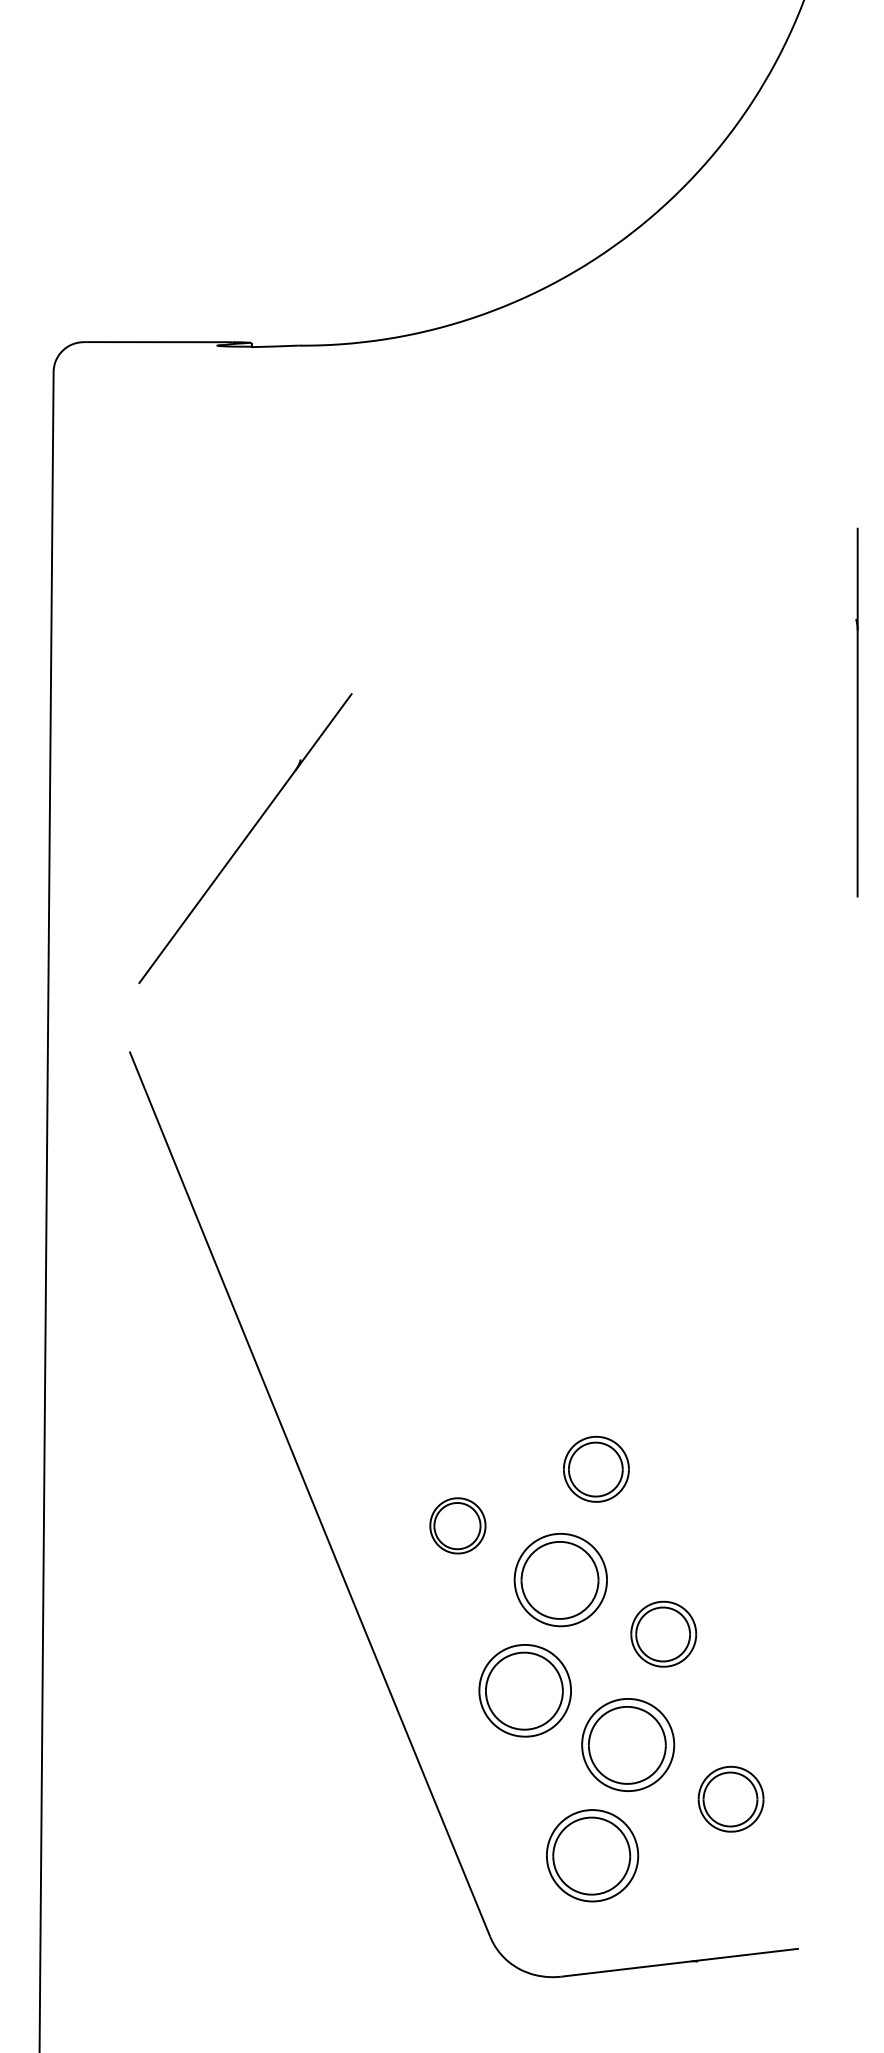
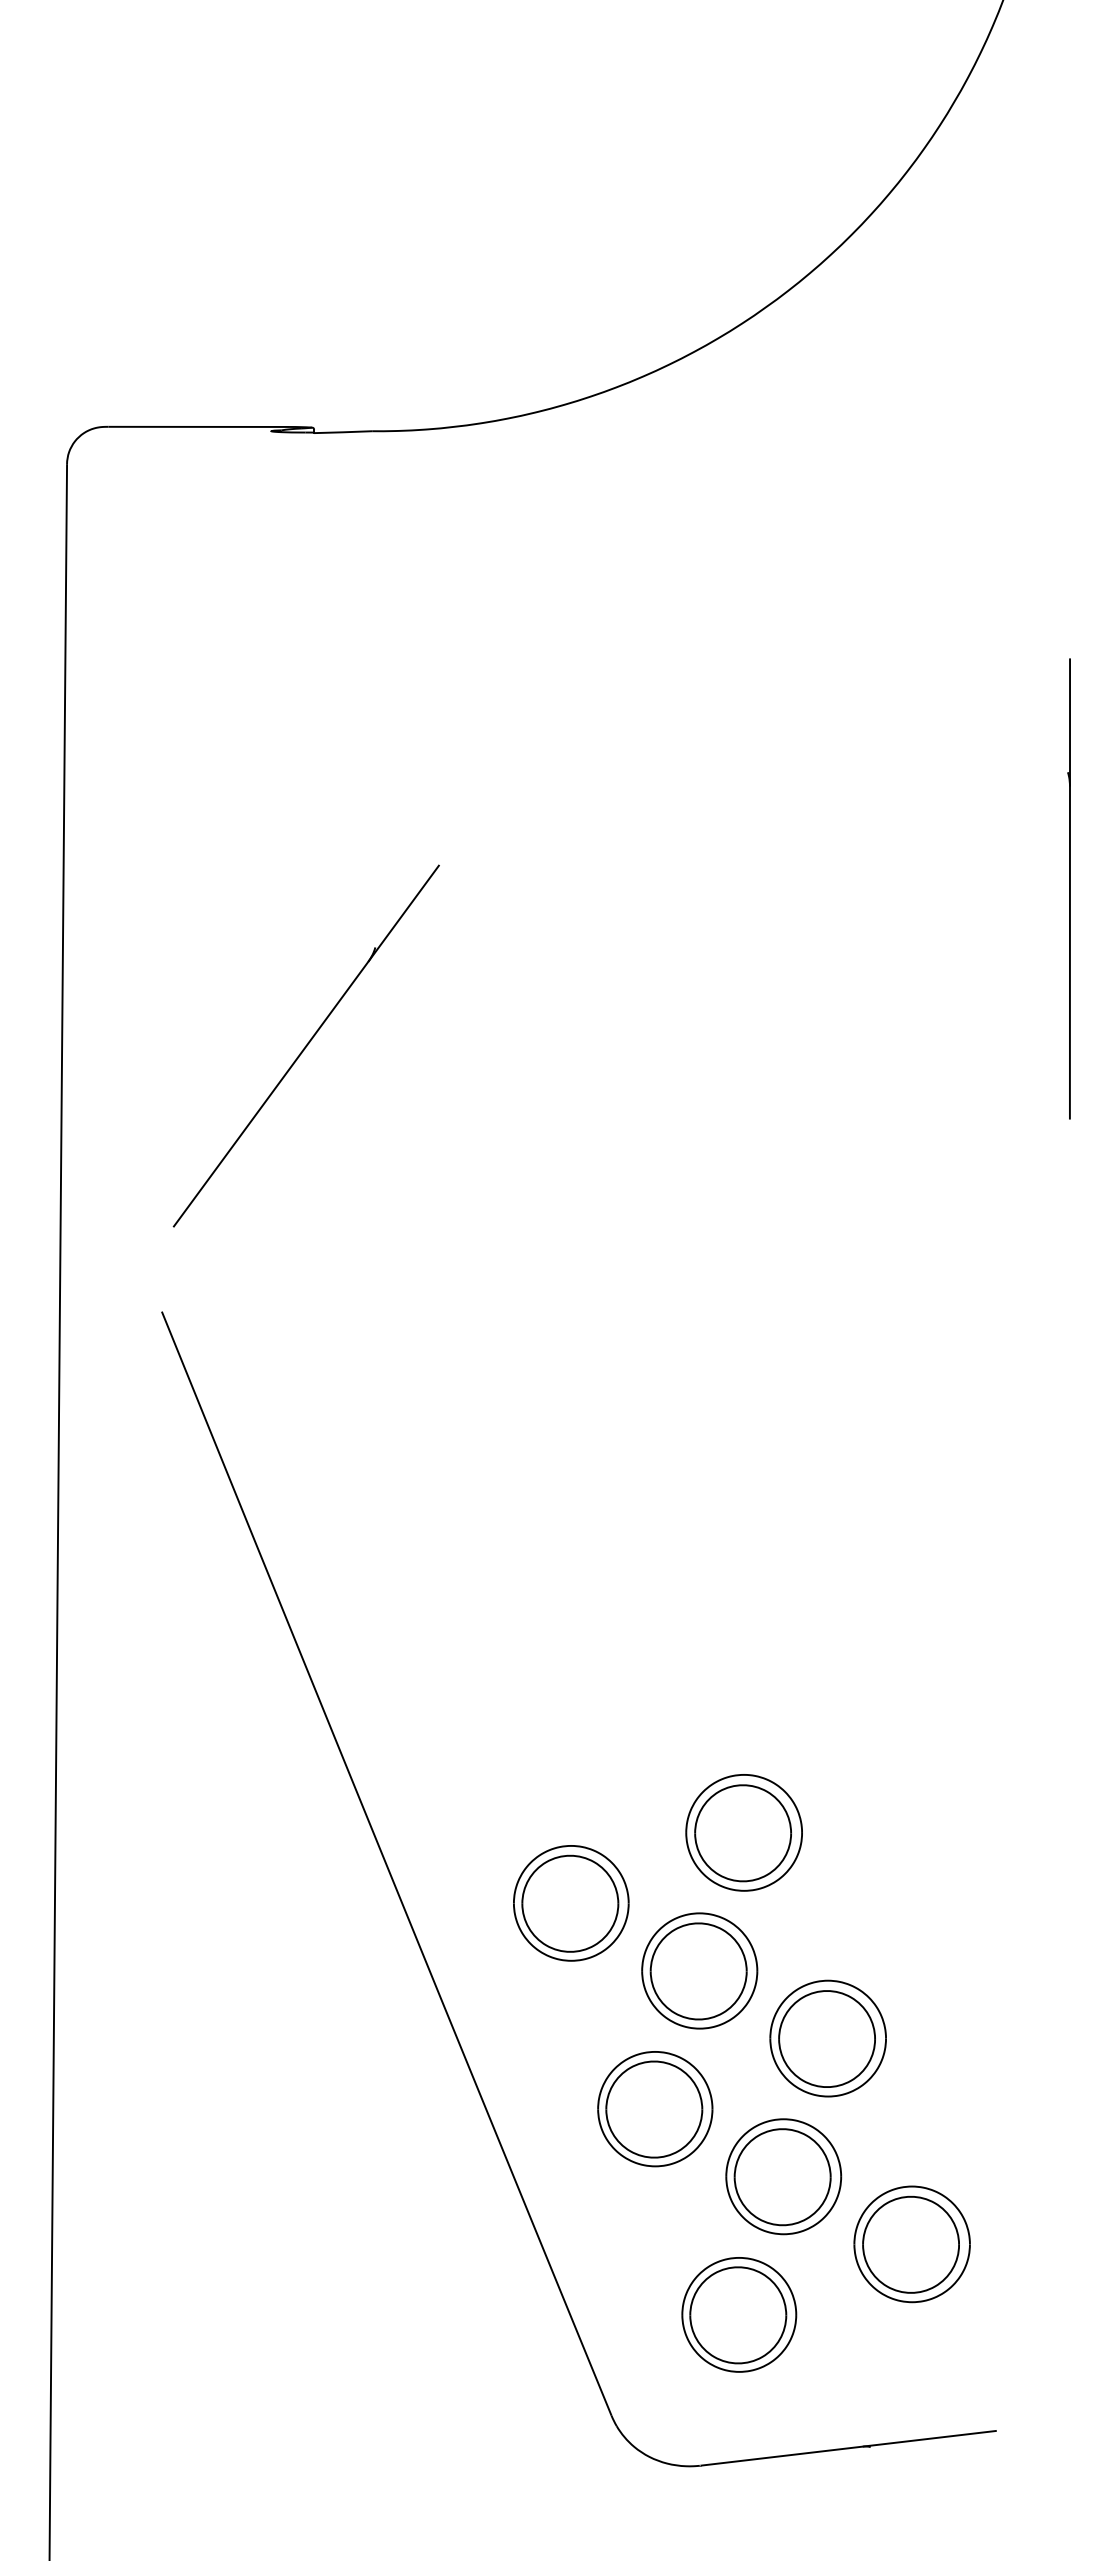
part: (595, 1469) -> (743, 1832), size x1.43
part: (458, 1525) -> (571, 1903), size x1.67
part: (663, 1634) -> (827, 2038), size x1.43
part: (730, 1799) -> (911, 2244), size x1.43

